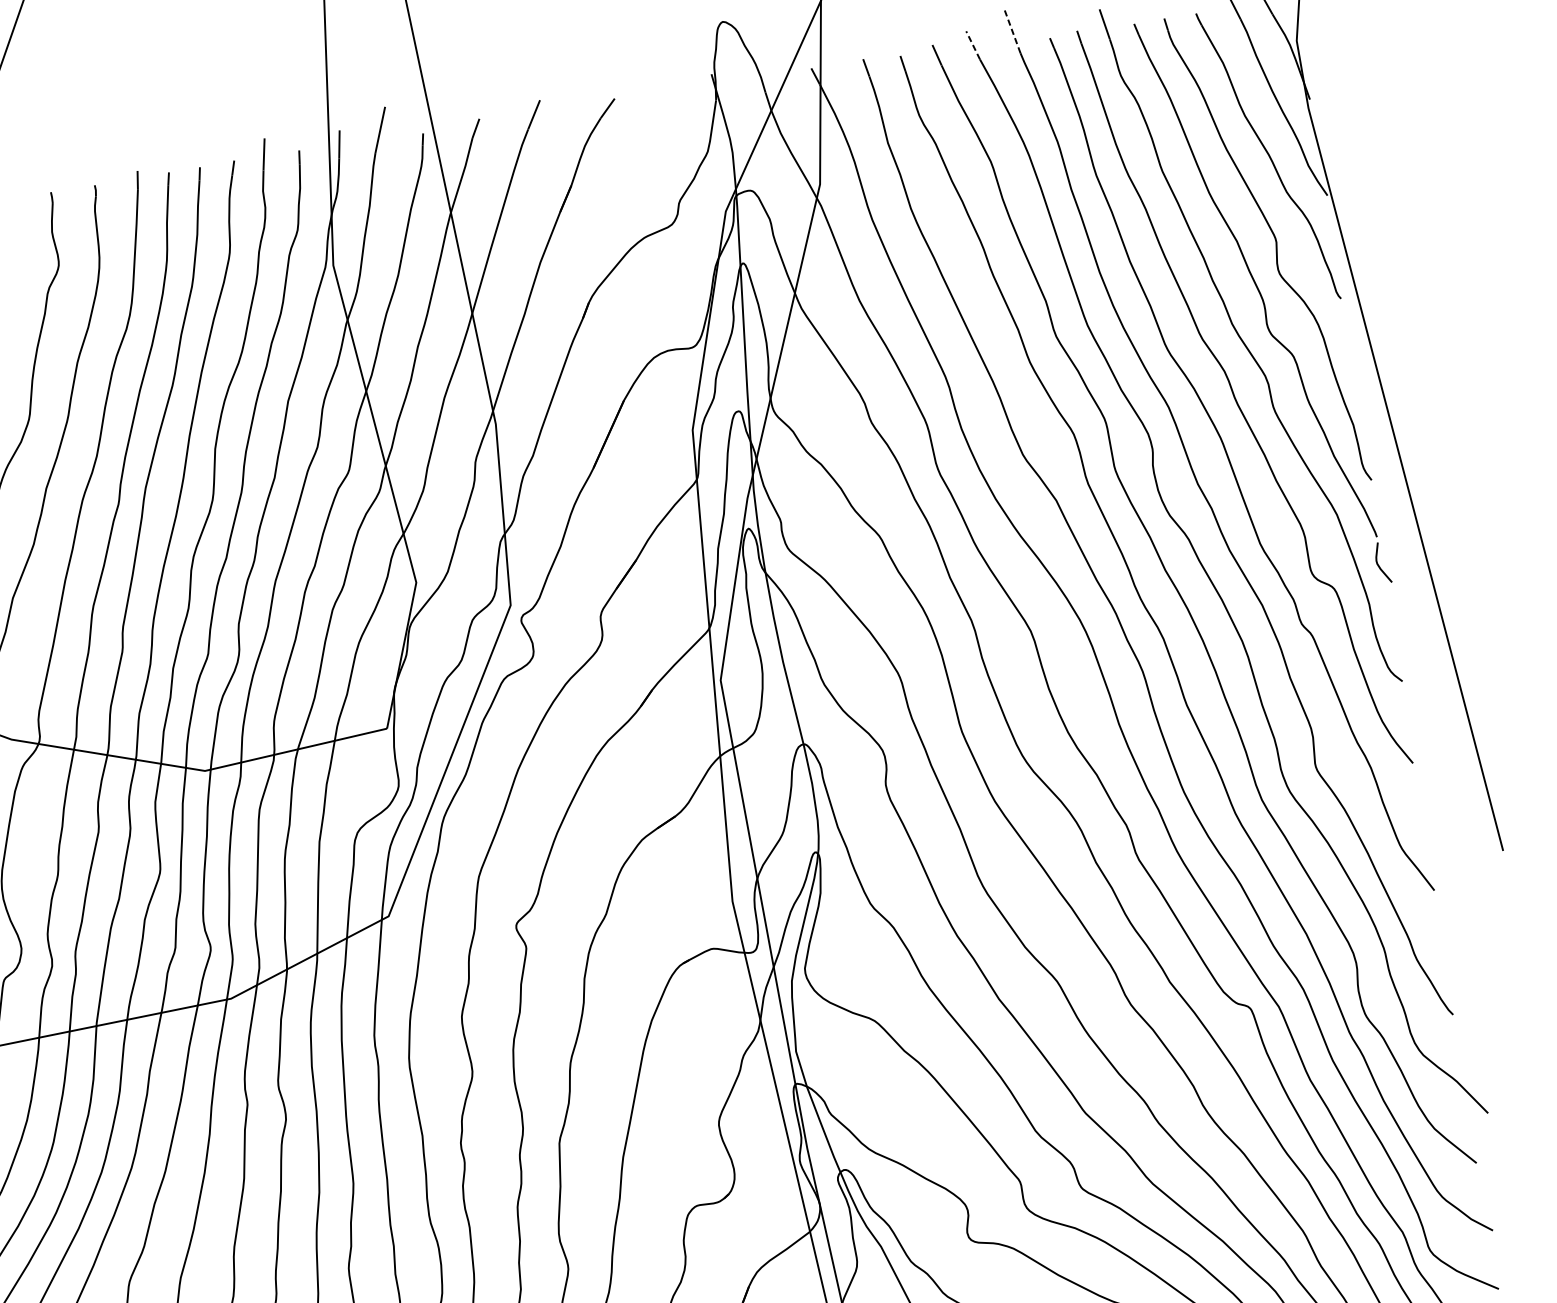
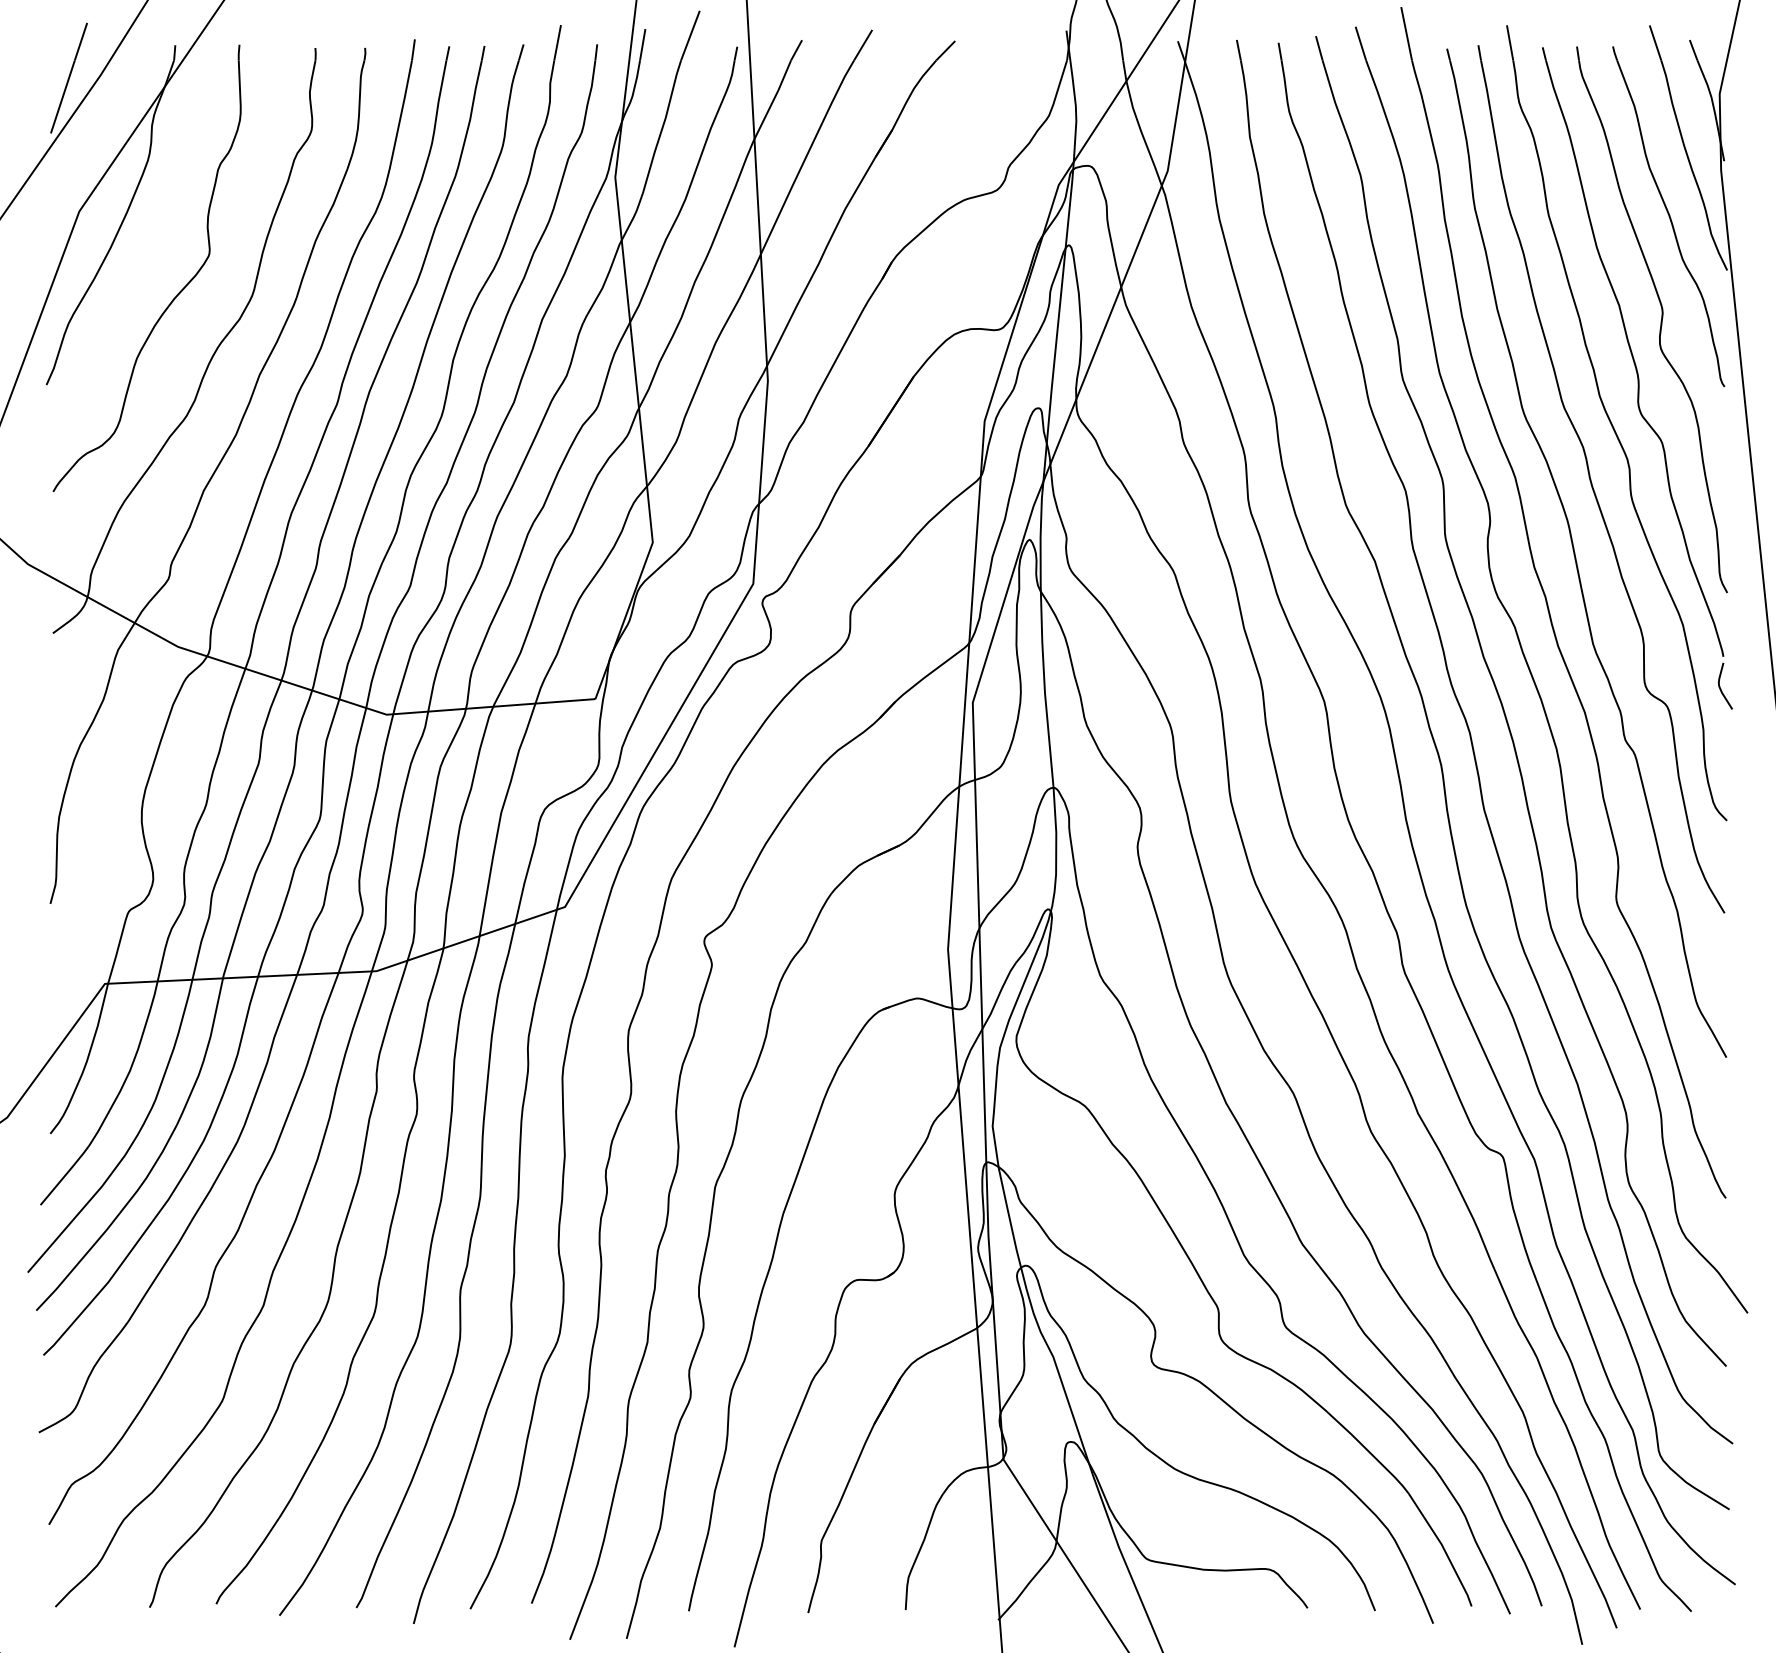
line: (1012, 30) -> (1406, 33), dashed -> solid
line: (972, 45) -> (1360, 43), dashed -> solid

